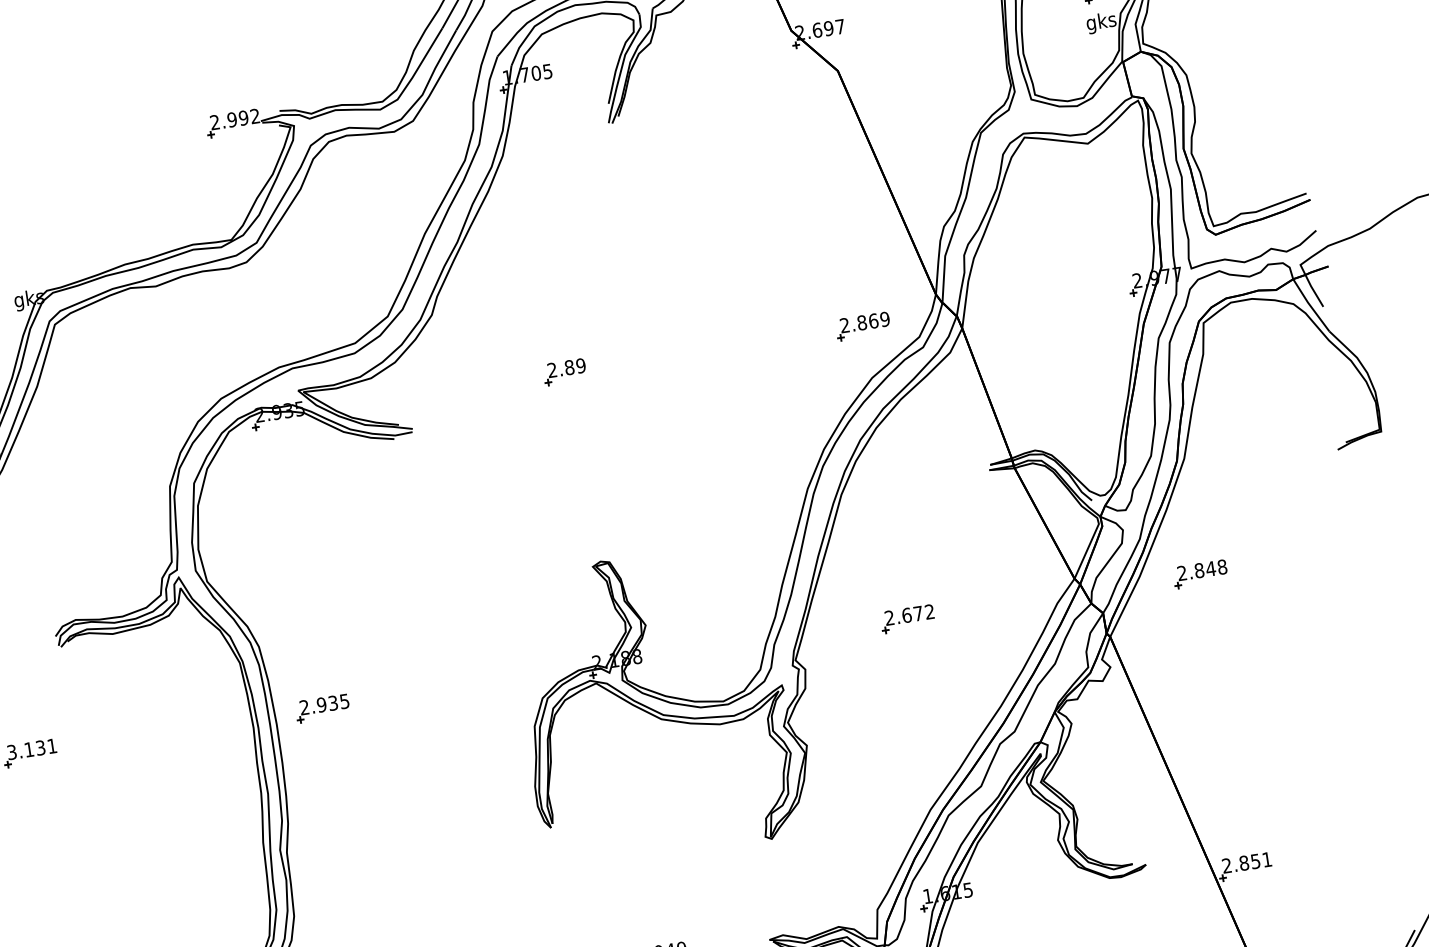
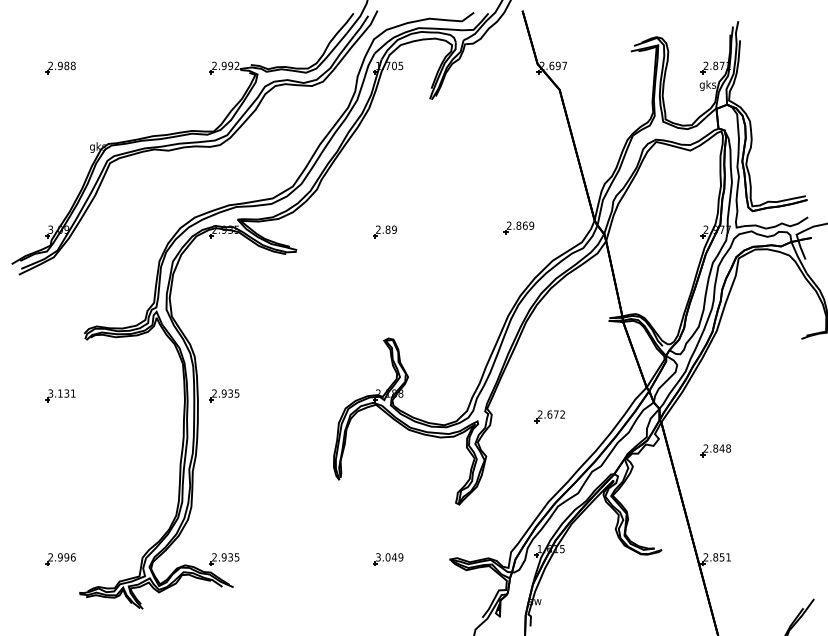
part: (861, 326) -> (518, 227), moved
part: (1199, 574) -> (715, 450), moved
part: (906, 618) -> (549, 416), moved

